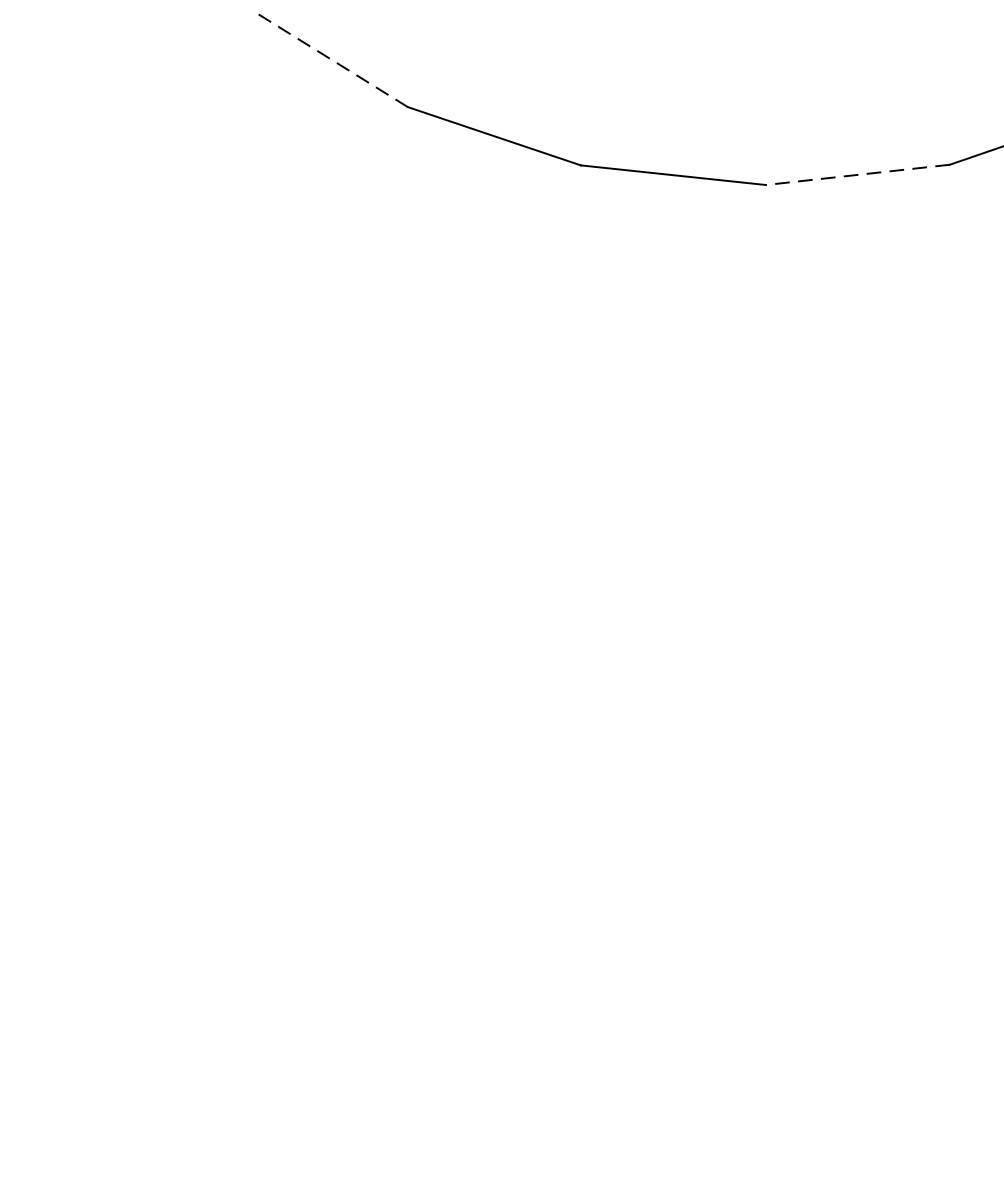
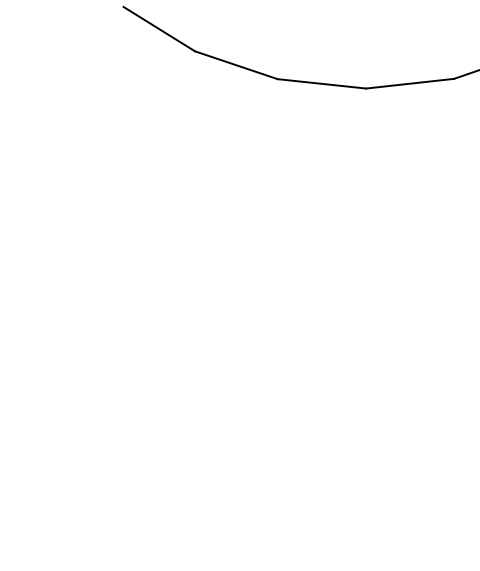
line: (331, 59) -> (158, 28), dashed -> solid
line: (856, 174) -> (409, 83), dashed -> solid

